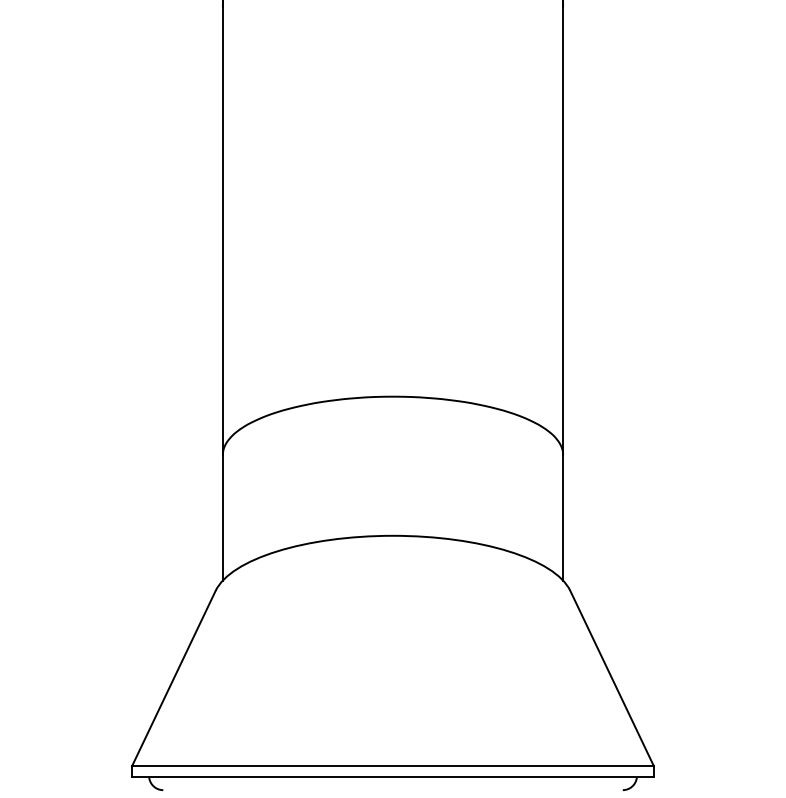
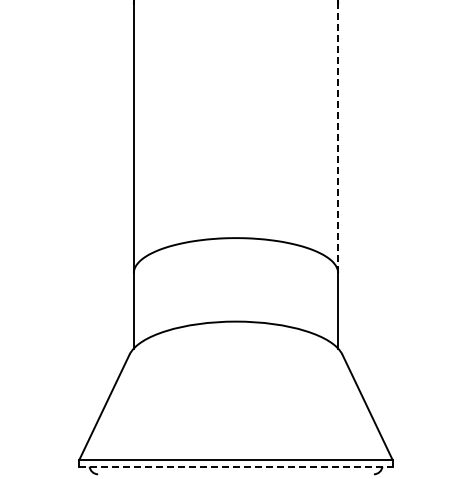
line: (563, 230) -> (338, 138), solid -> dashed
line: (392, 777) -> (235, 466), solid -> dashed

